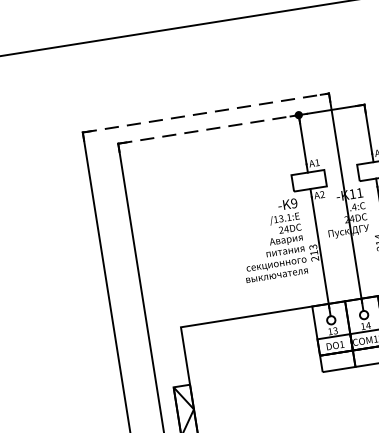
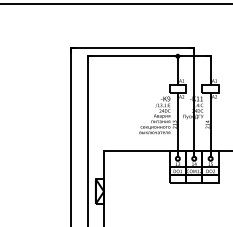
line: (207, 113) -> (133, 48), dashed -> solid
line: (210, 129) -> (133, 56), dashed -> solid

